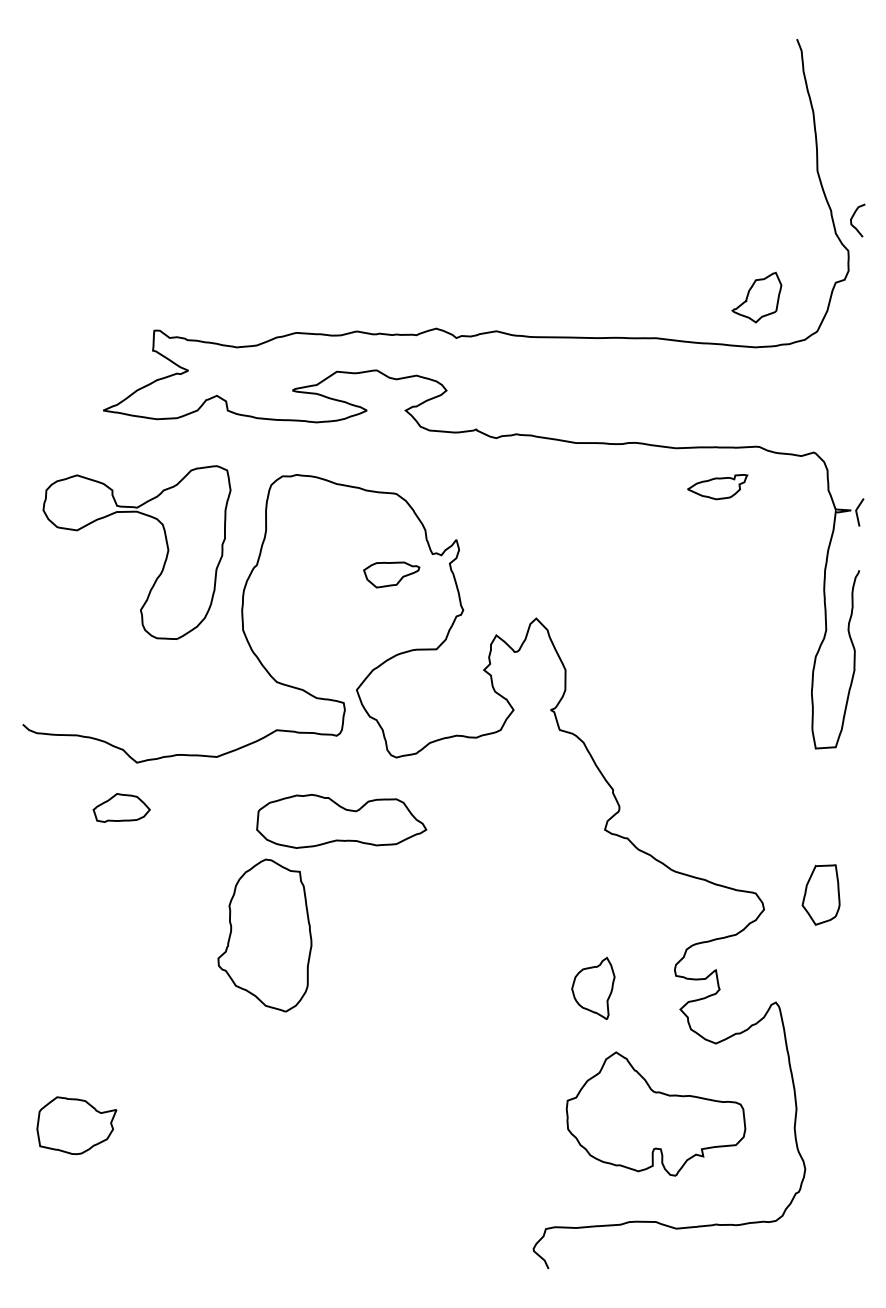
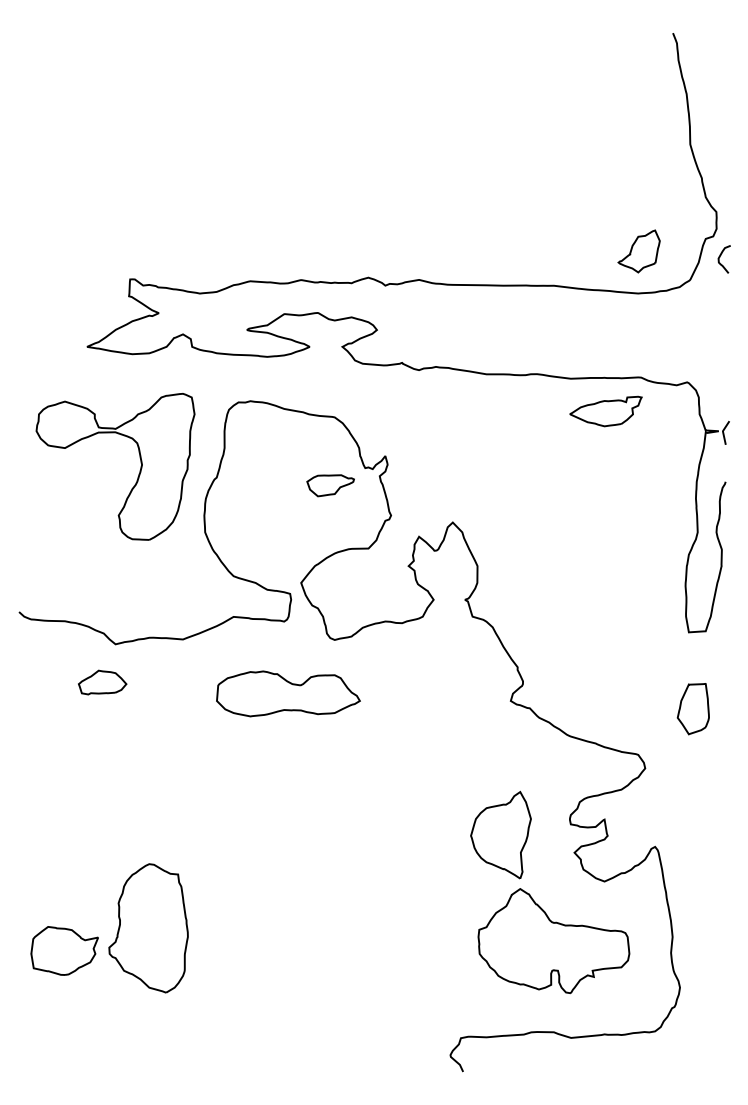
curve: (853, 218) -> (720, 257), moved
part: (717, 487) -> (605, 411), size x1.43
part: (820, 895) -> (692, 709), moved
part: (264, 935) -> (148, 928), moved
part: (592, 987) -> (500, 834), size x1.67

